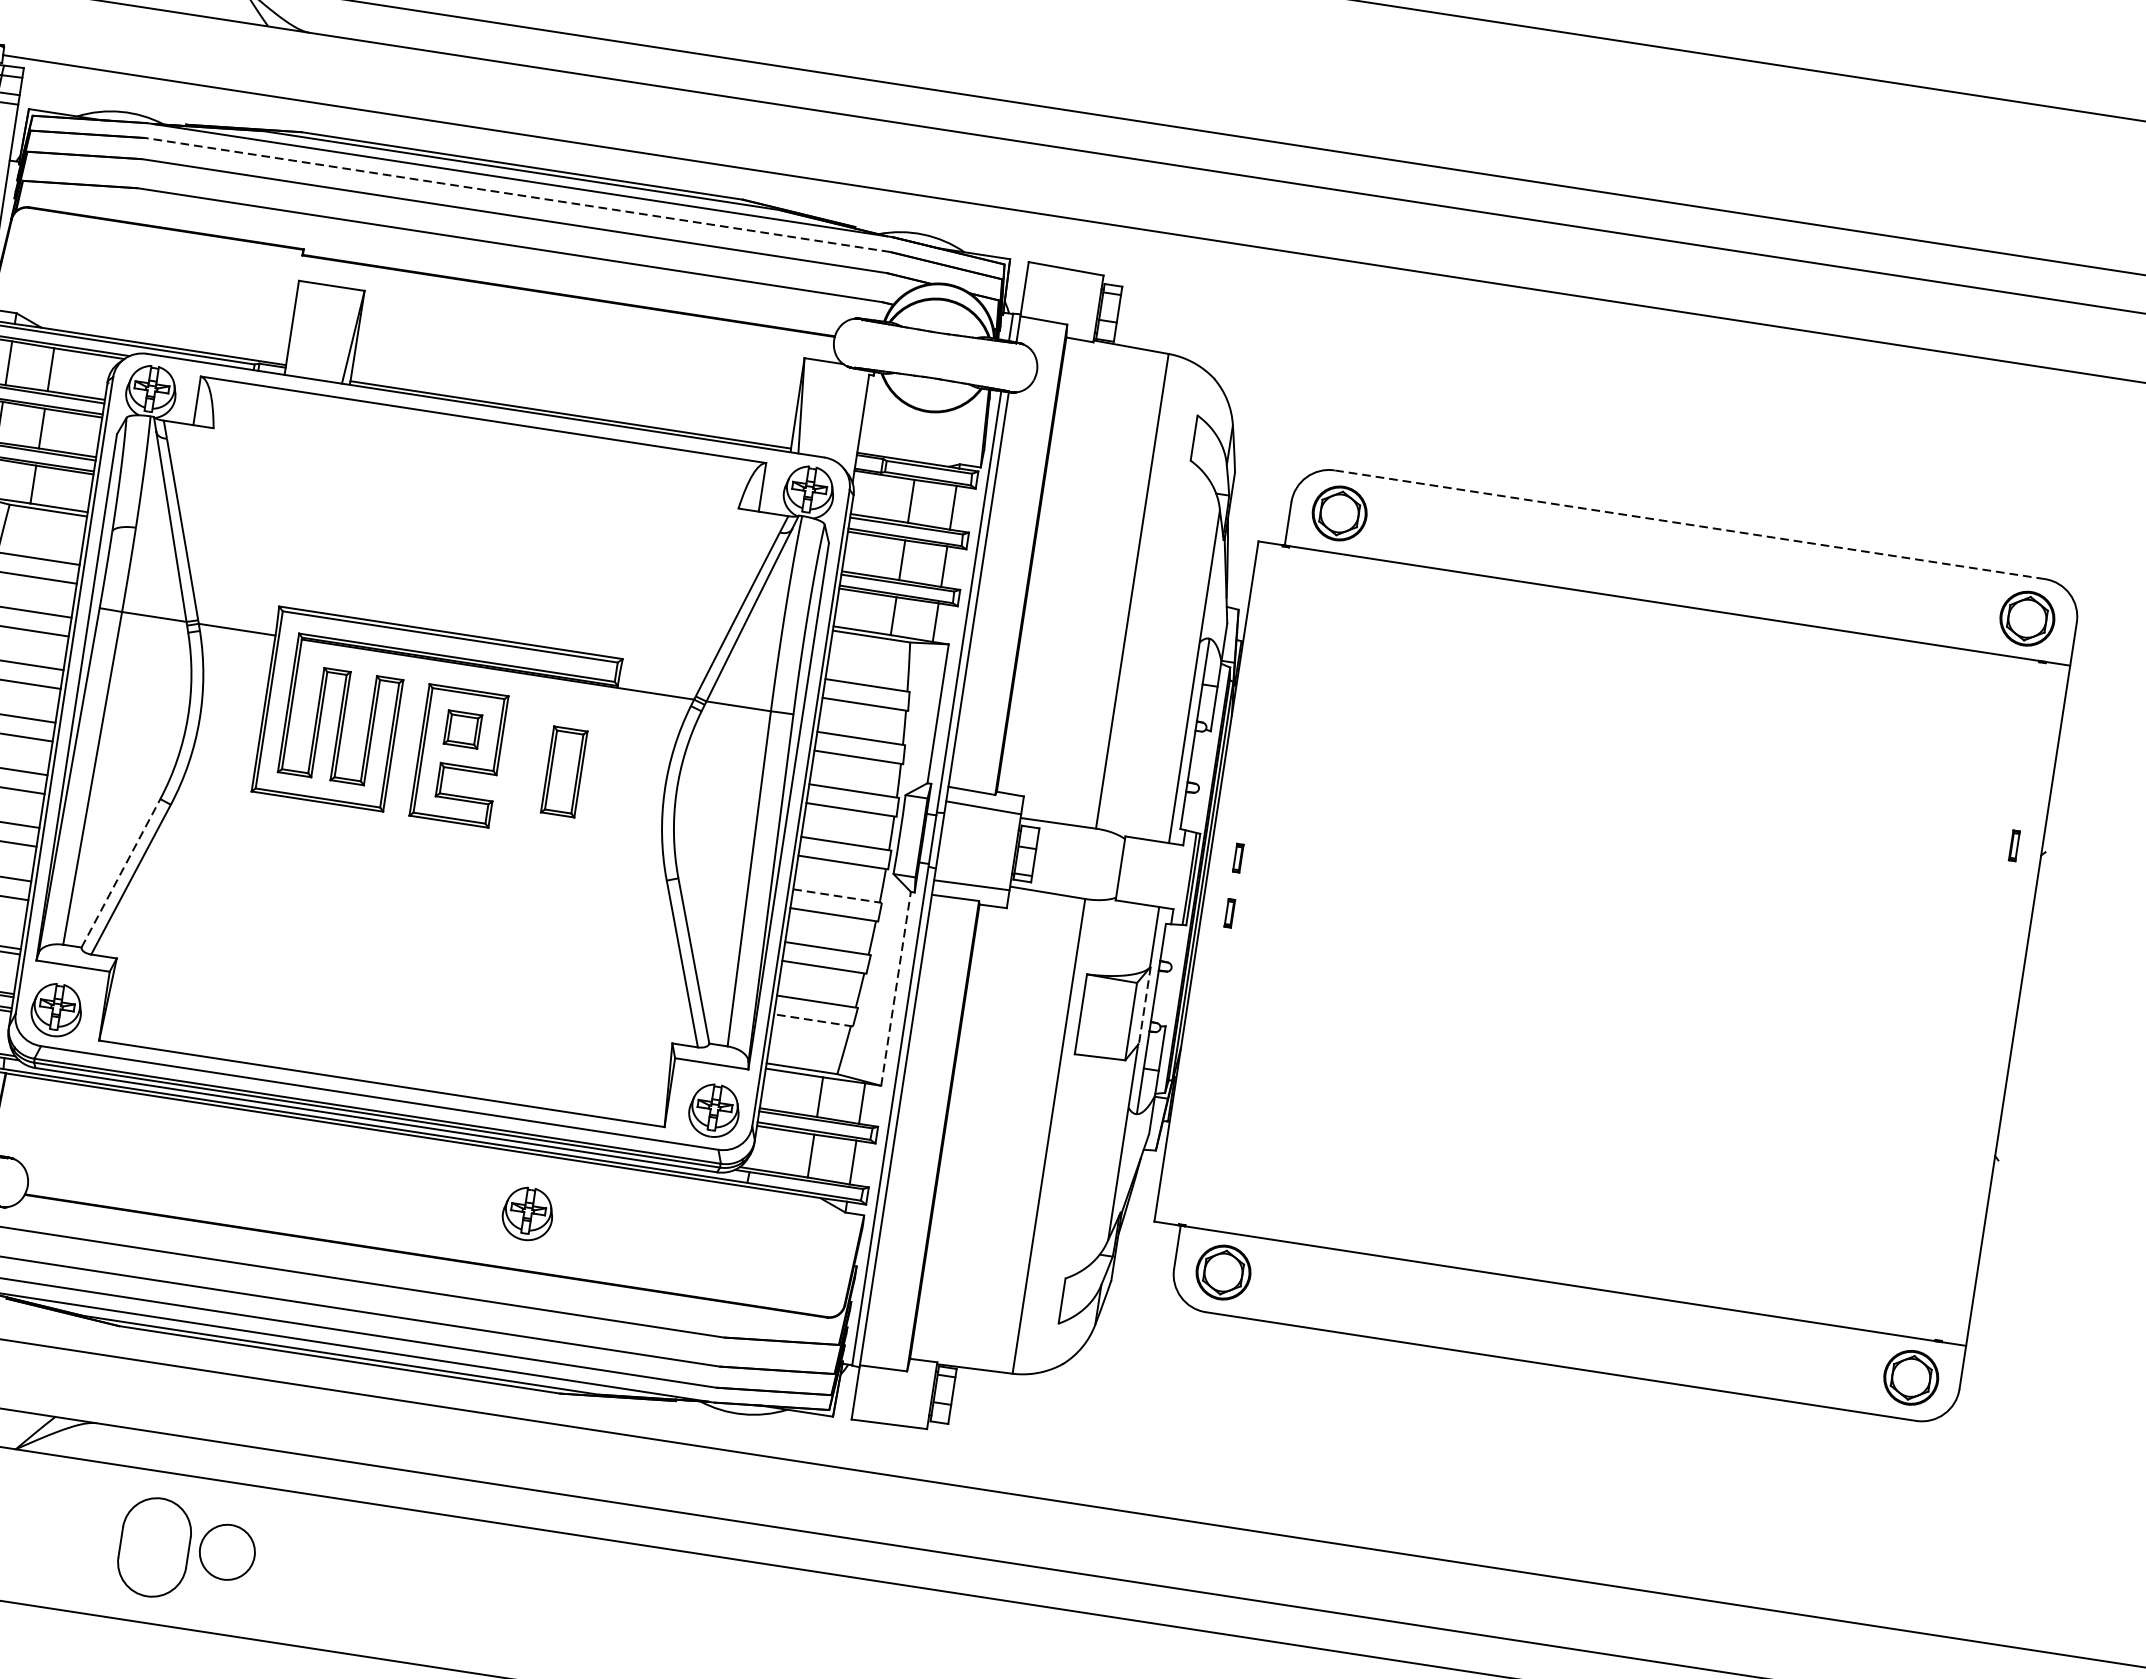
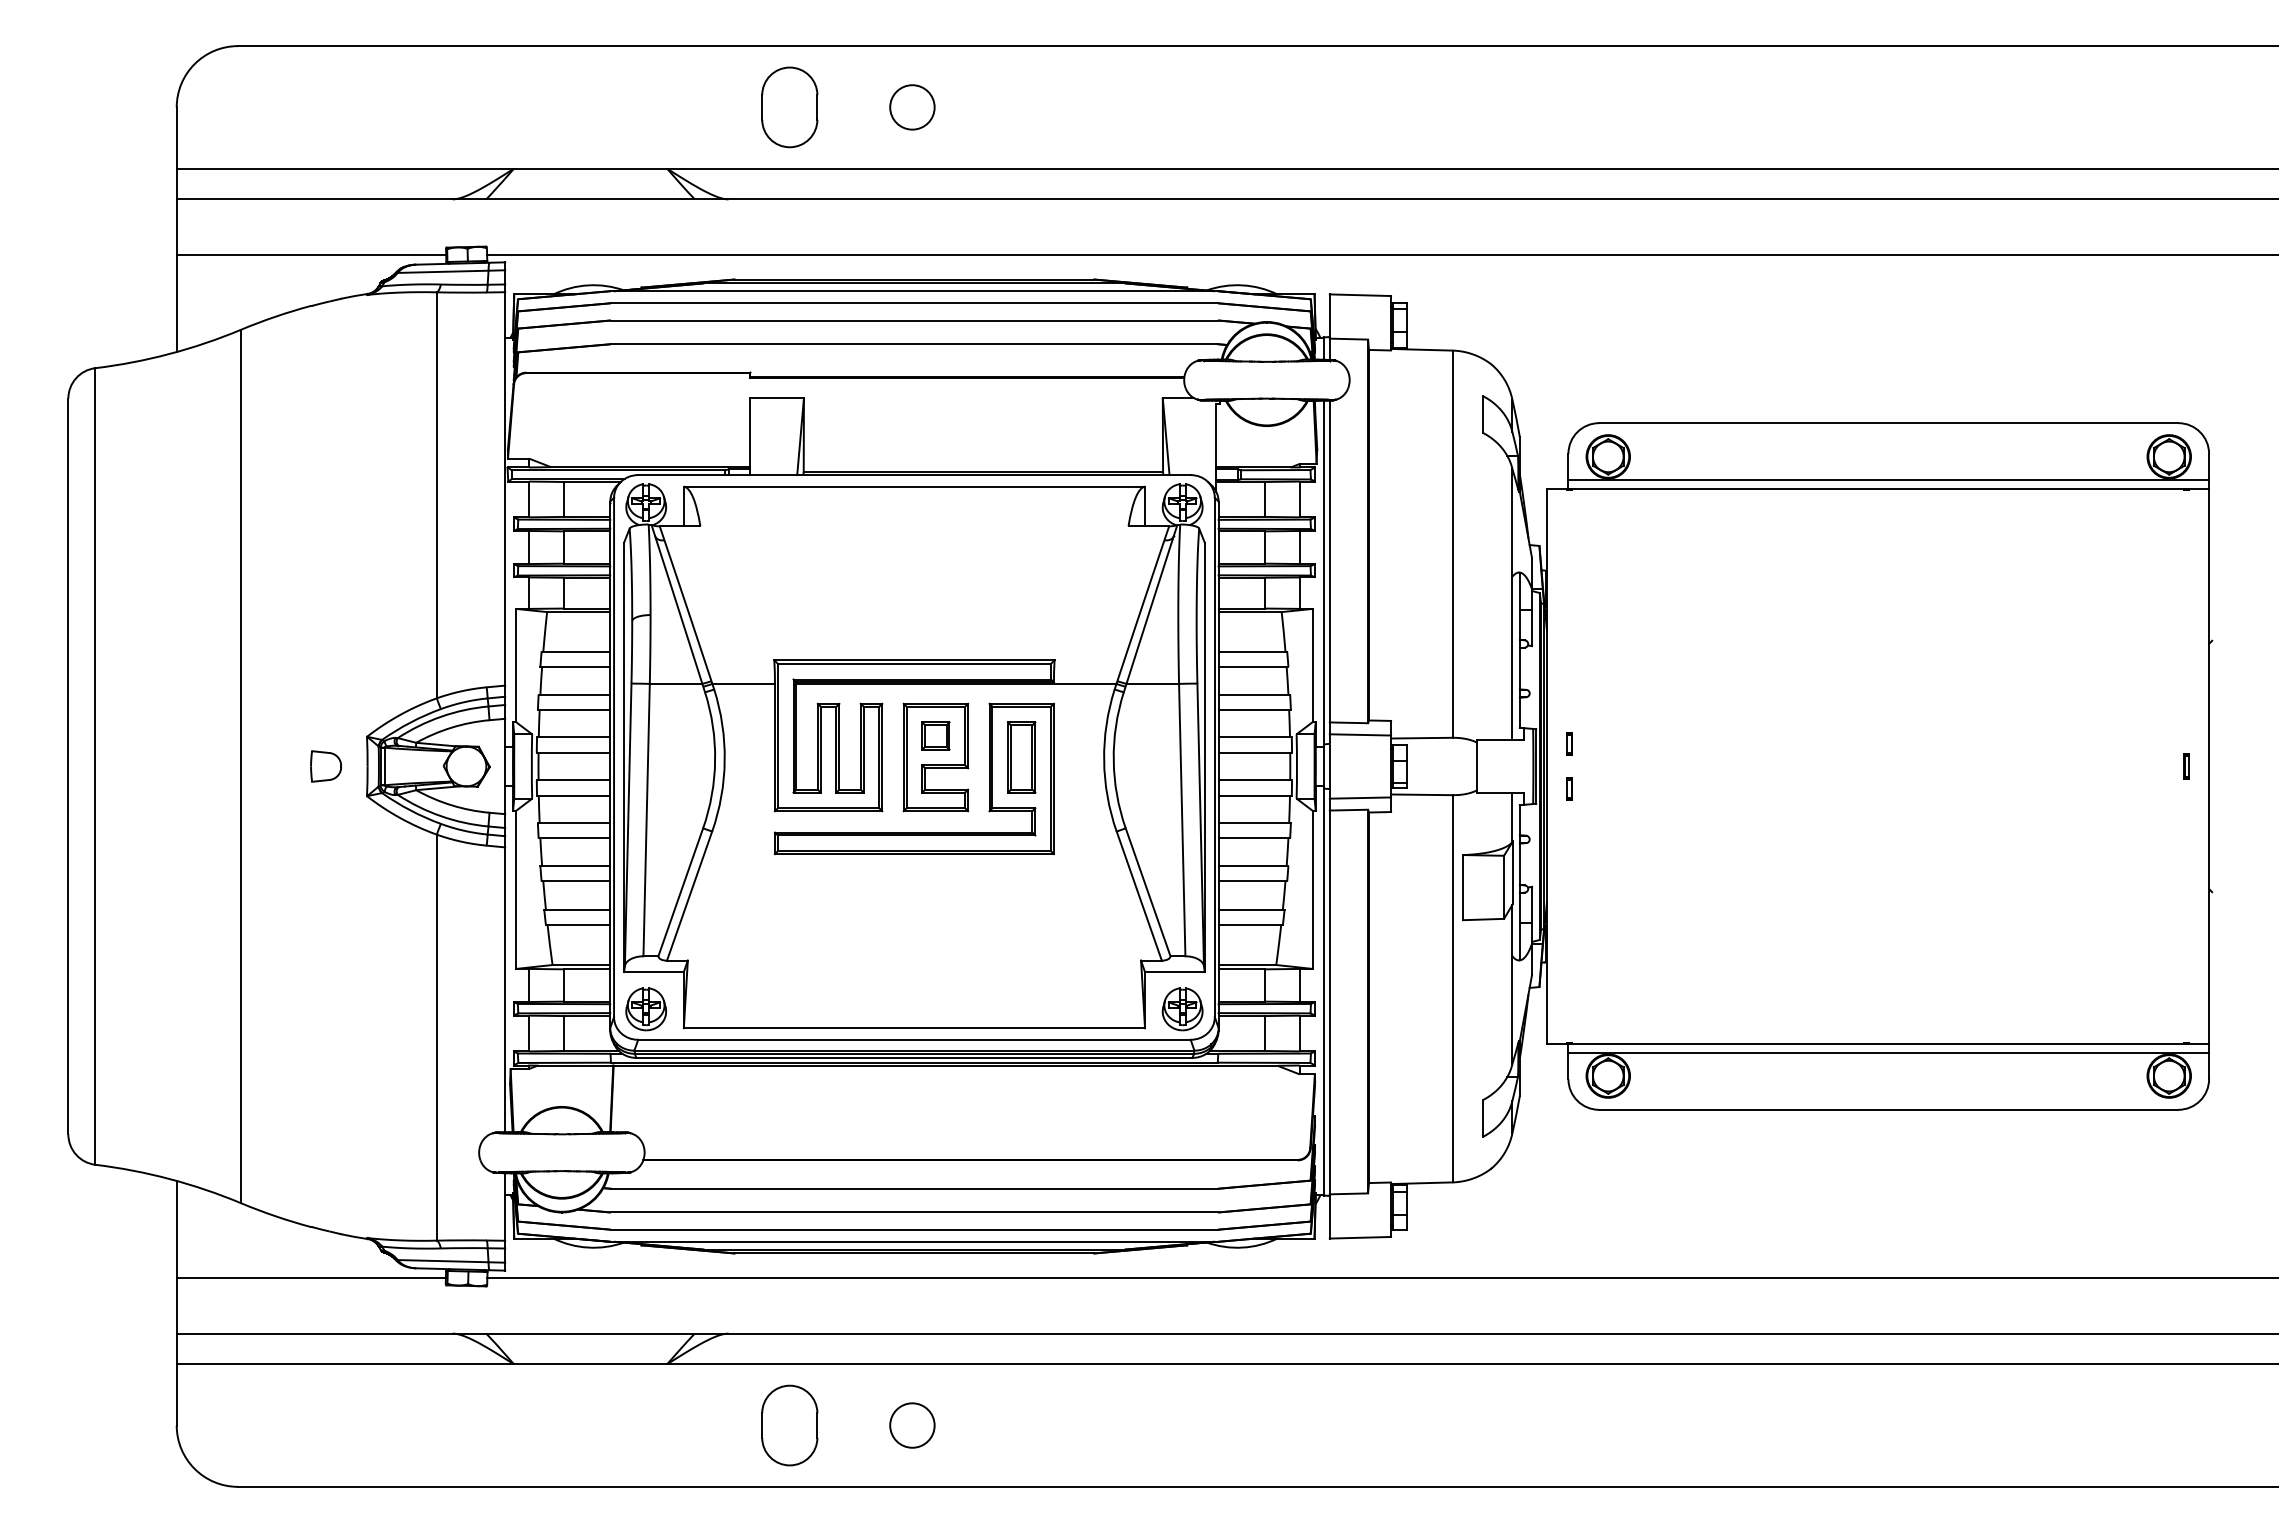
line: (517, 195) -> (914, 303), dashed -> solid
line: (1689, 525) -> (1888, 423), dashed -> solid
line: (1678, 593) -> (1888, 479), added
part: (417, 843) -> (913, 832), added
part: (2014, 845) -> (2186, 766), moved
line: (120, 873) -> (680, 892), dashed -> solid
line: (838, 896) -> (1255, 823), dashed -> solid
line: (895, 988) -> (1312, 889), dashed -> solid
line: (1144, 1006) -> (1512, 873), dashed -> solid
line: (813, 1020) -> (1250, 925), dashed -> solid
part: (527, 1214) -> (1046, 1114), removed
line: (1571, 1297) -> (1888, 1053), added
circle: (227, 1552) -> (912, 1425), moved

